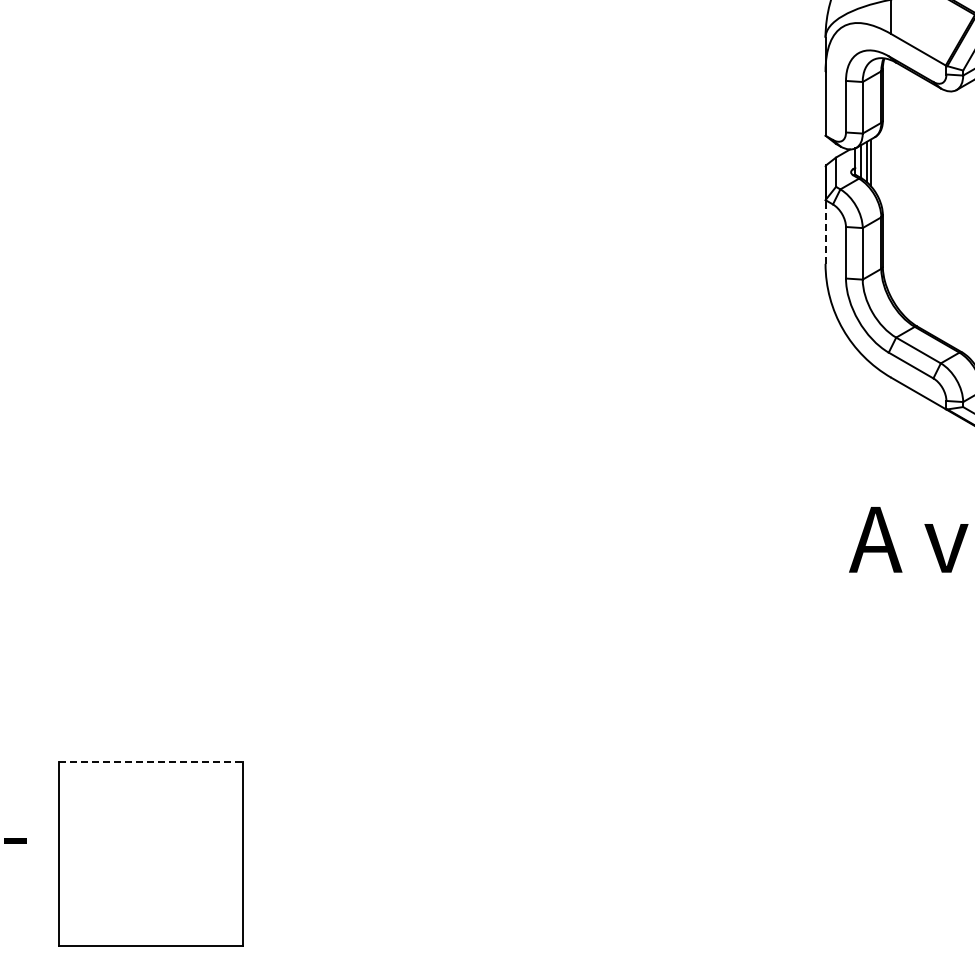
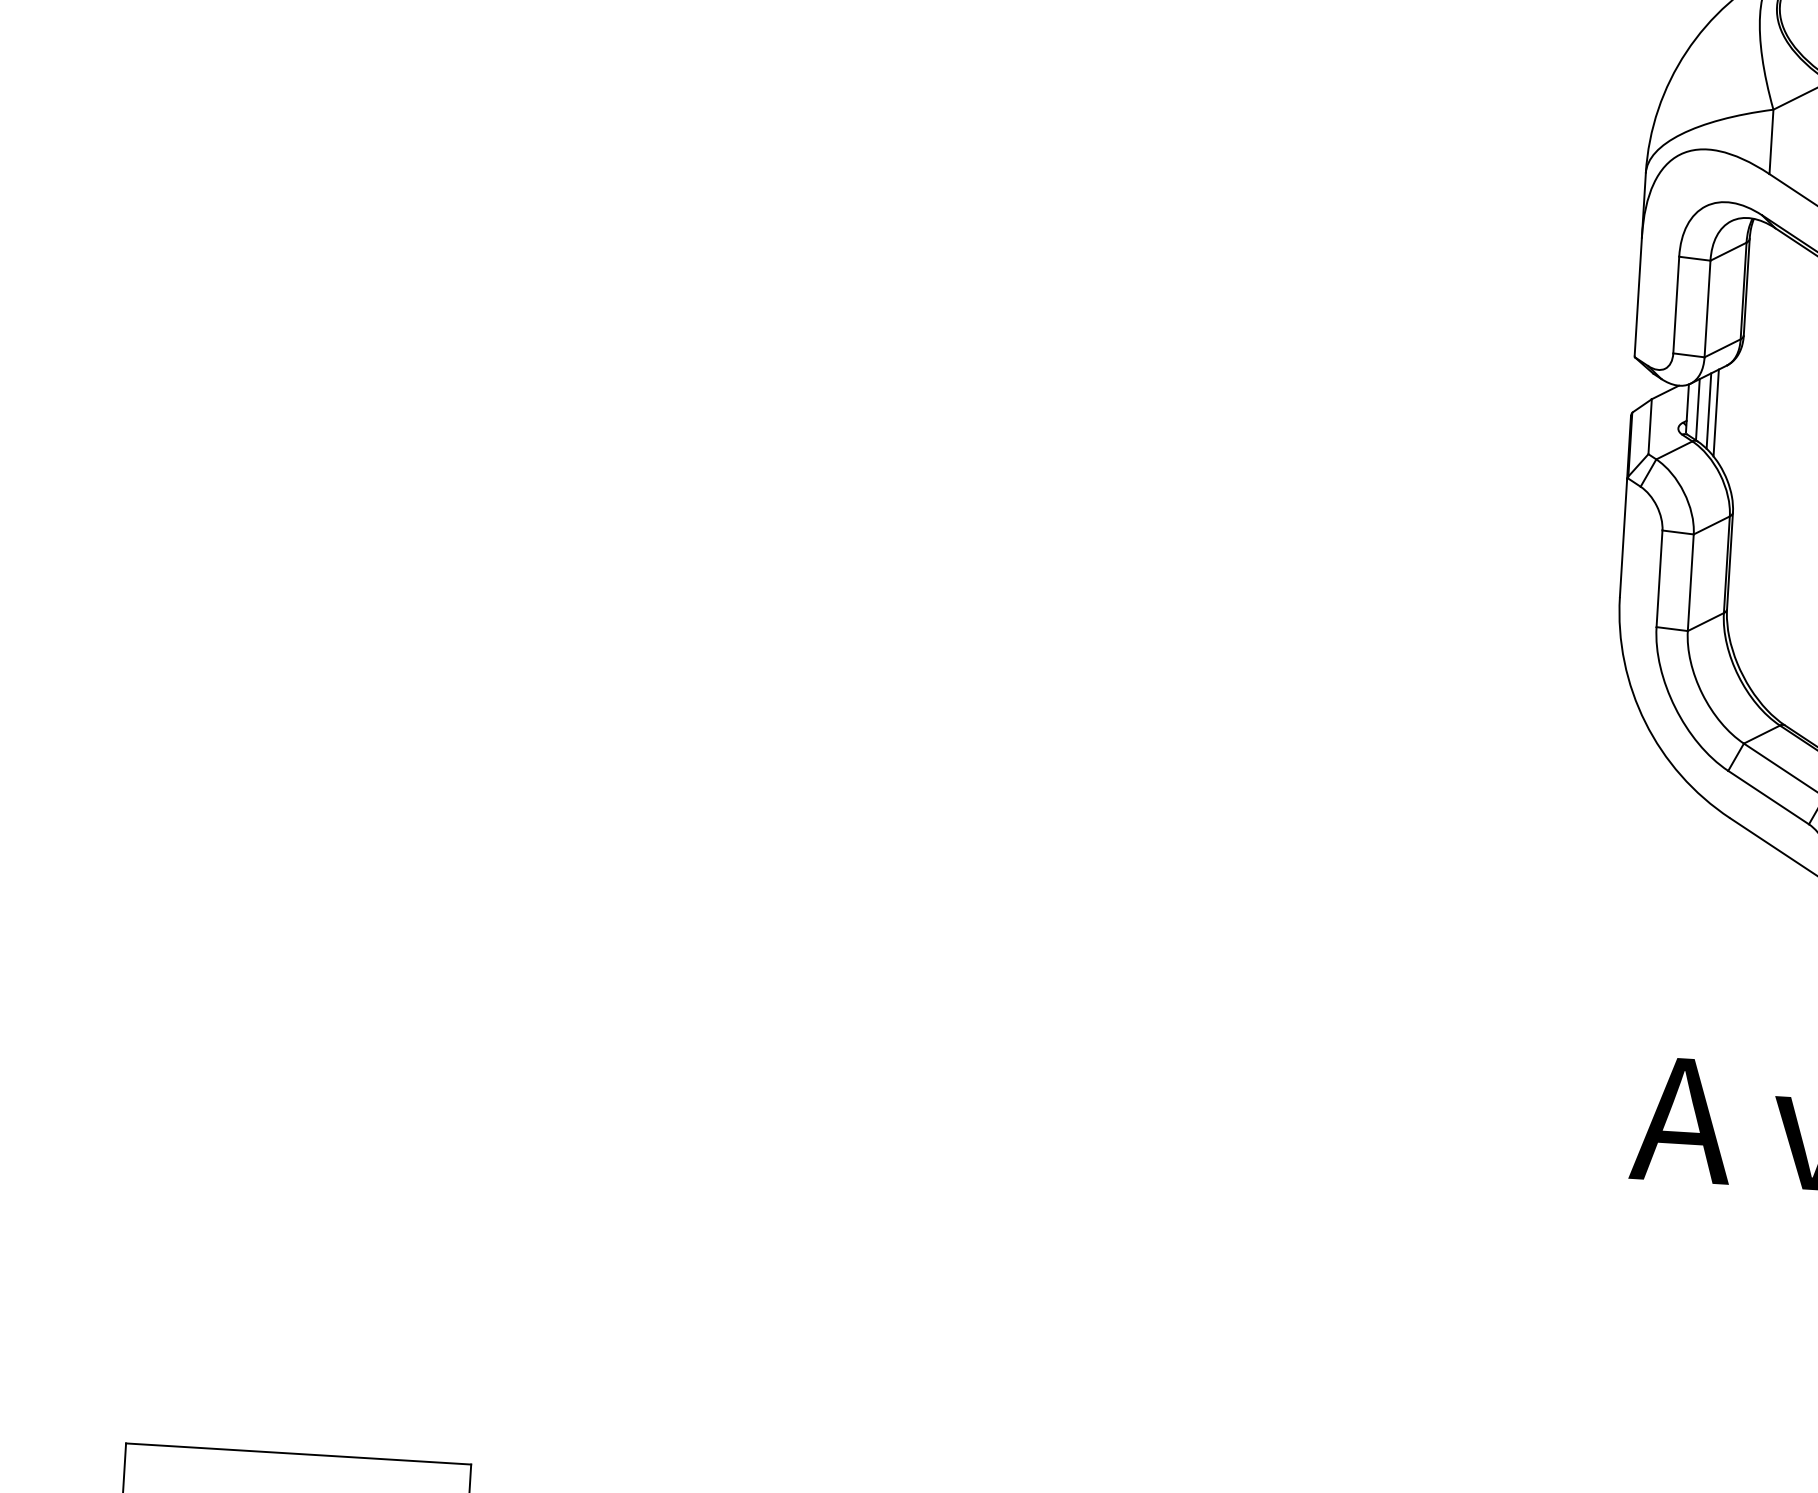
line: (825, 231) -> (1623, 536), dashed -> solid
line: (151, 762) -> (299, 1454), dashed -> solid

